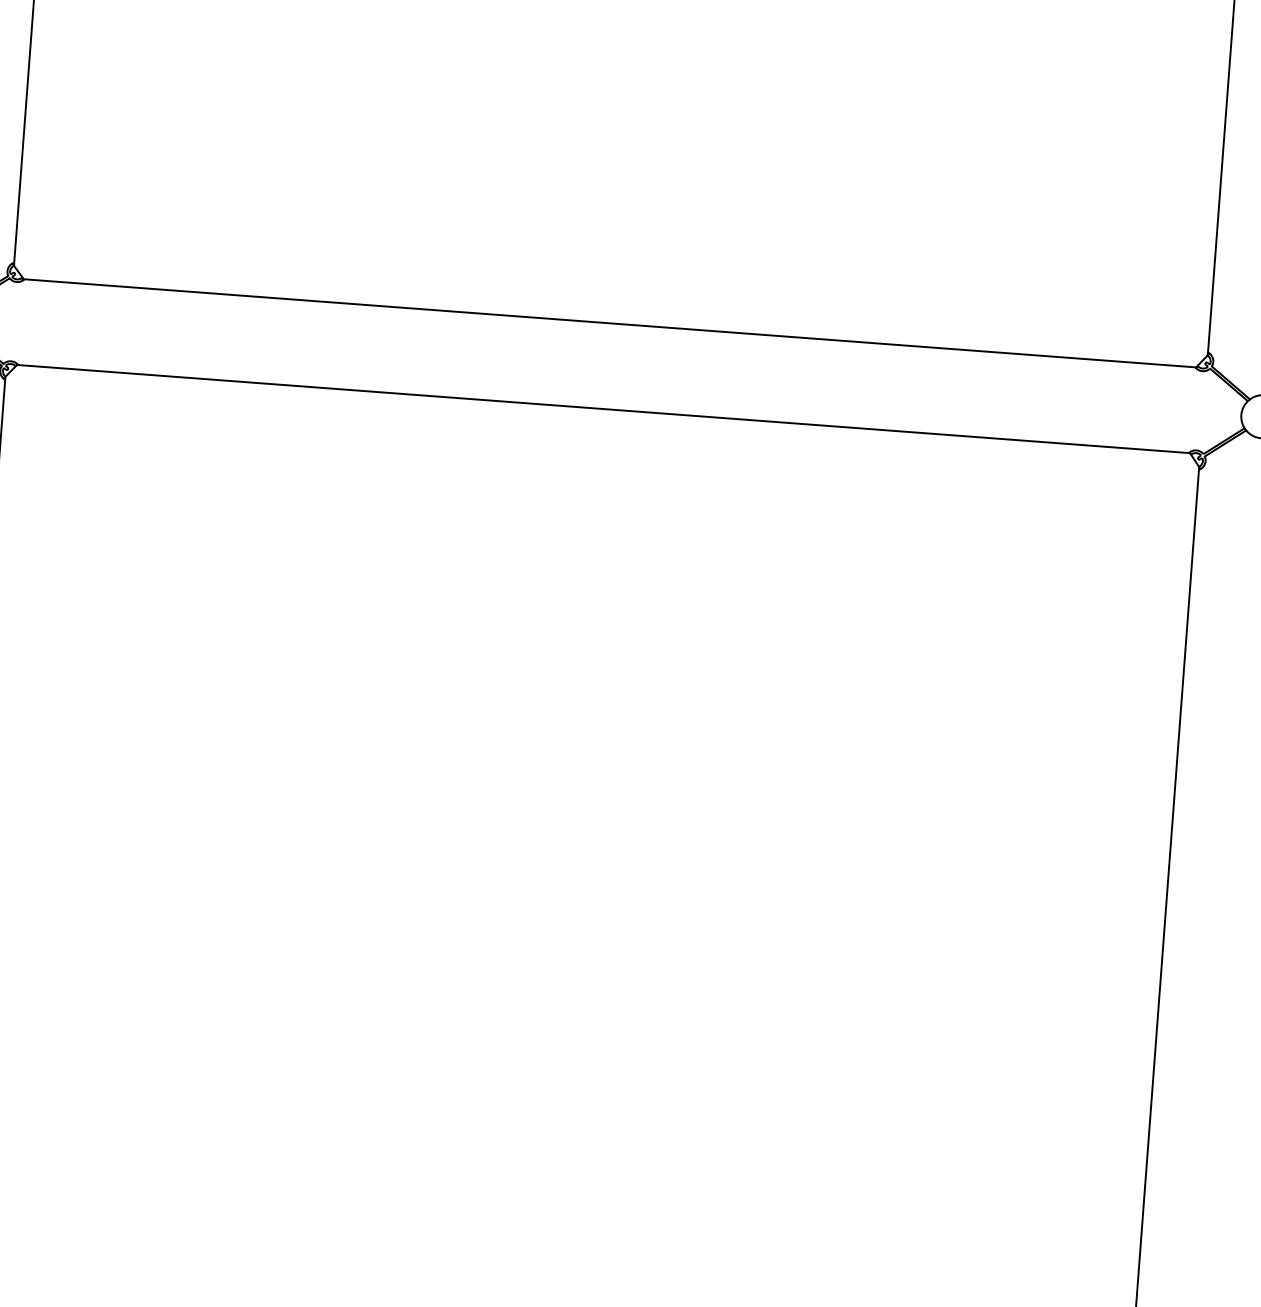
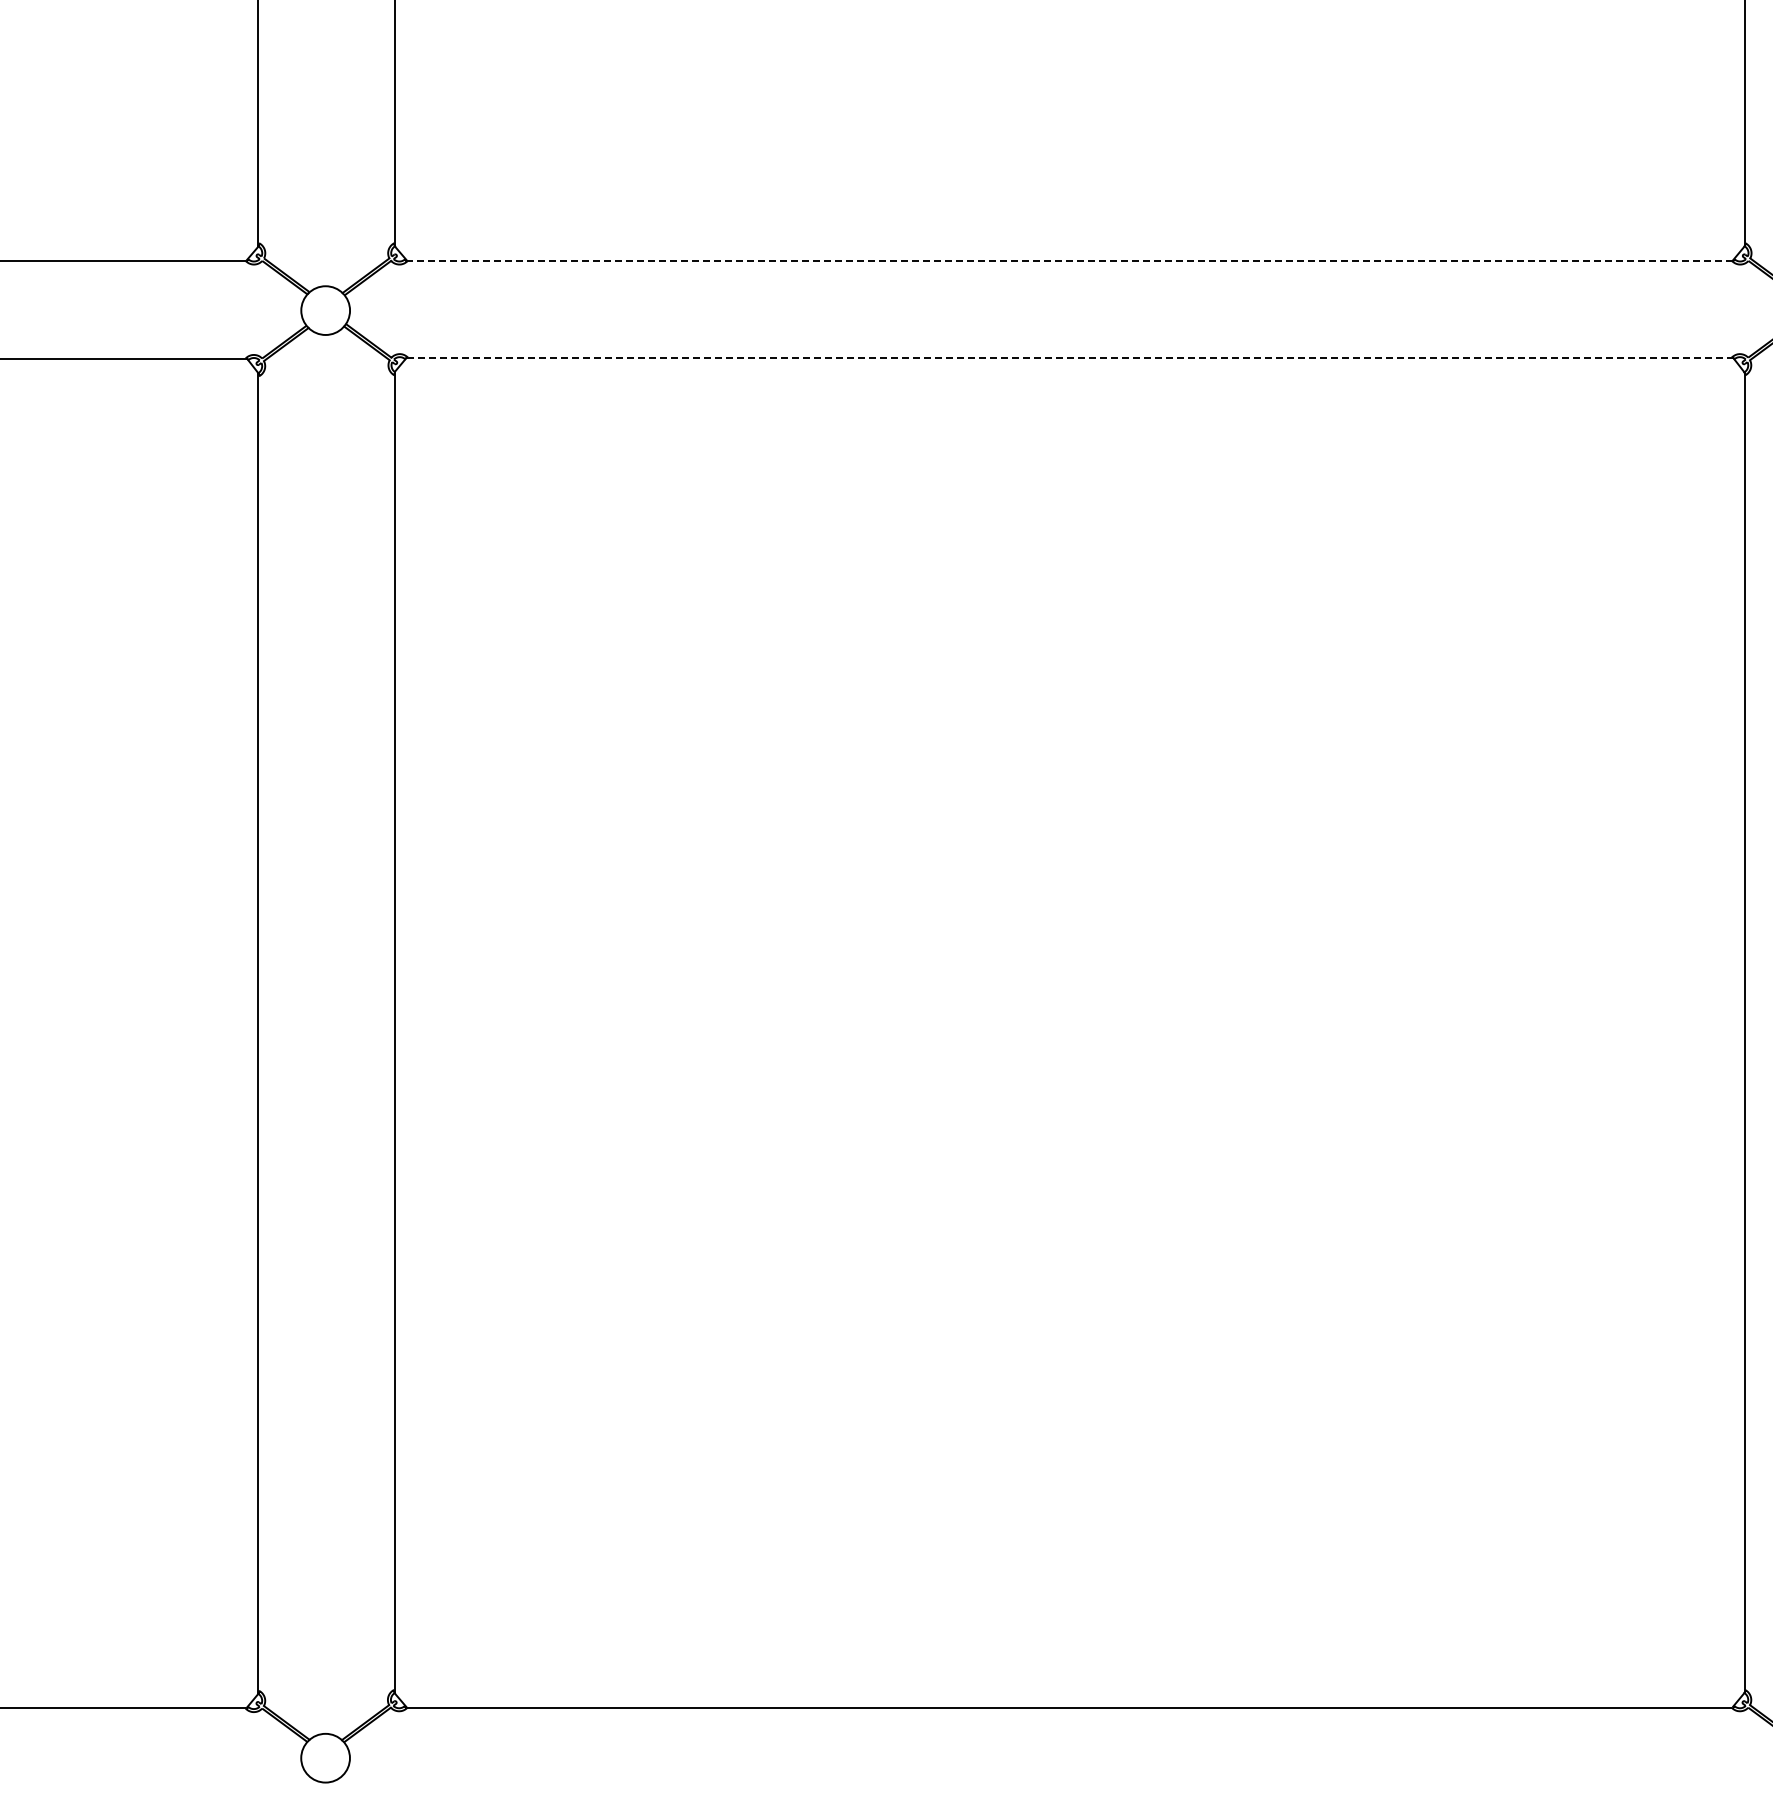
line: (609, 323) -> (1069, 260), solid -> dashed
line: (604, 408) -> (1070, 357), solid -> dashed

